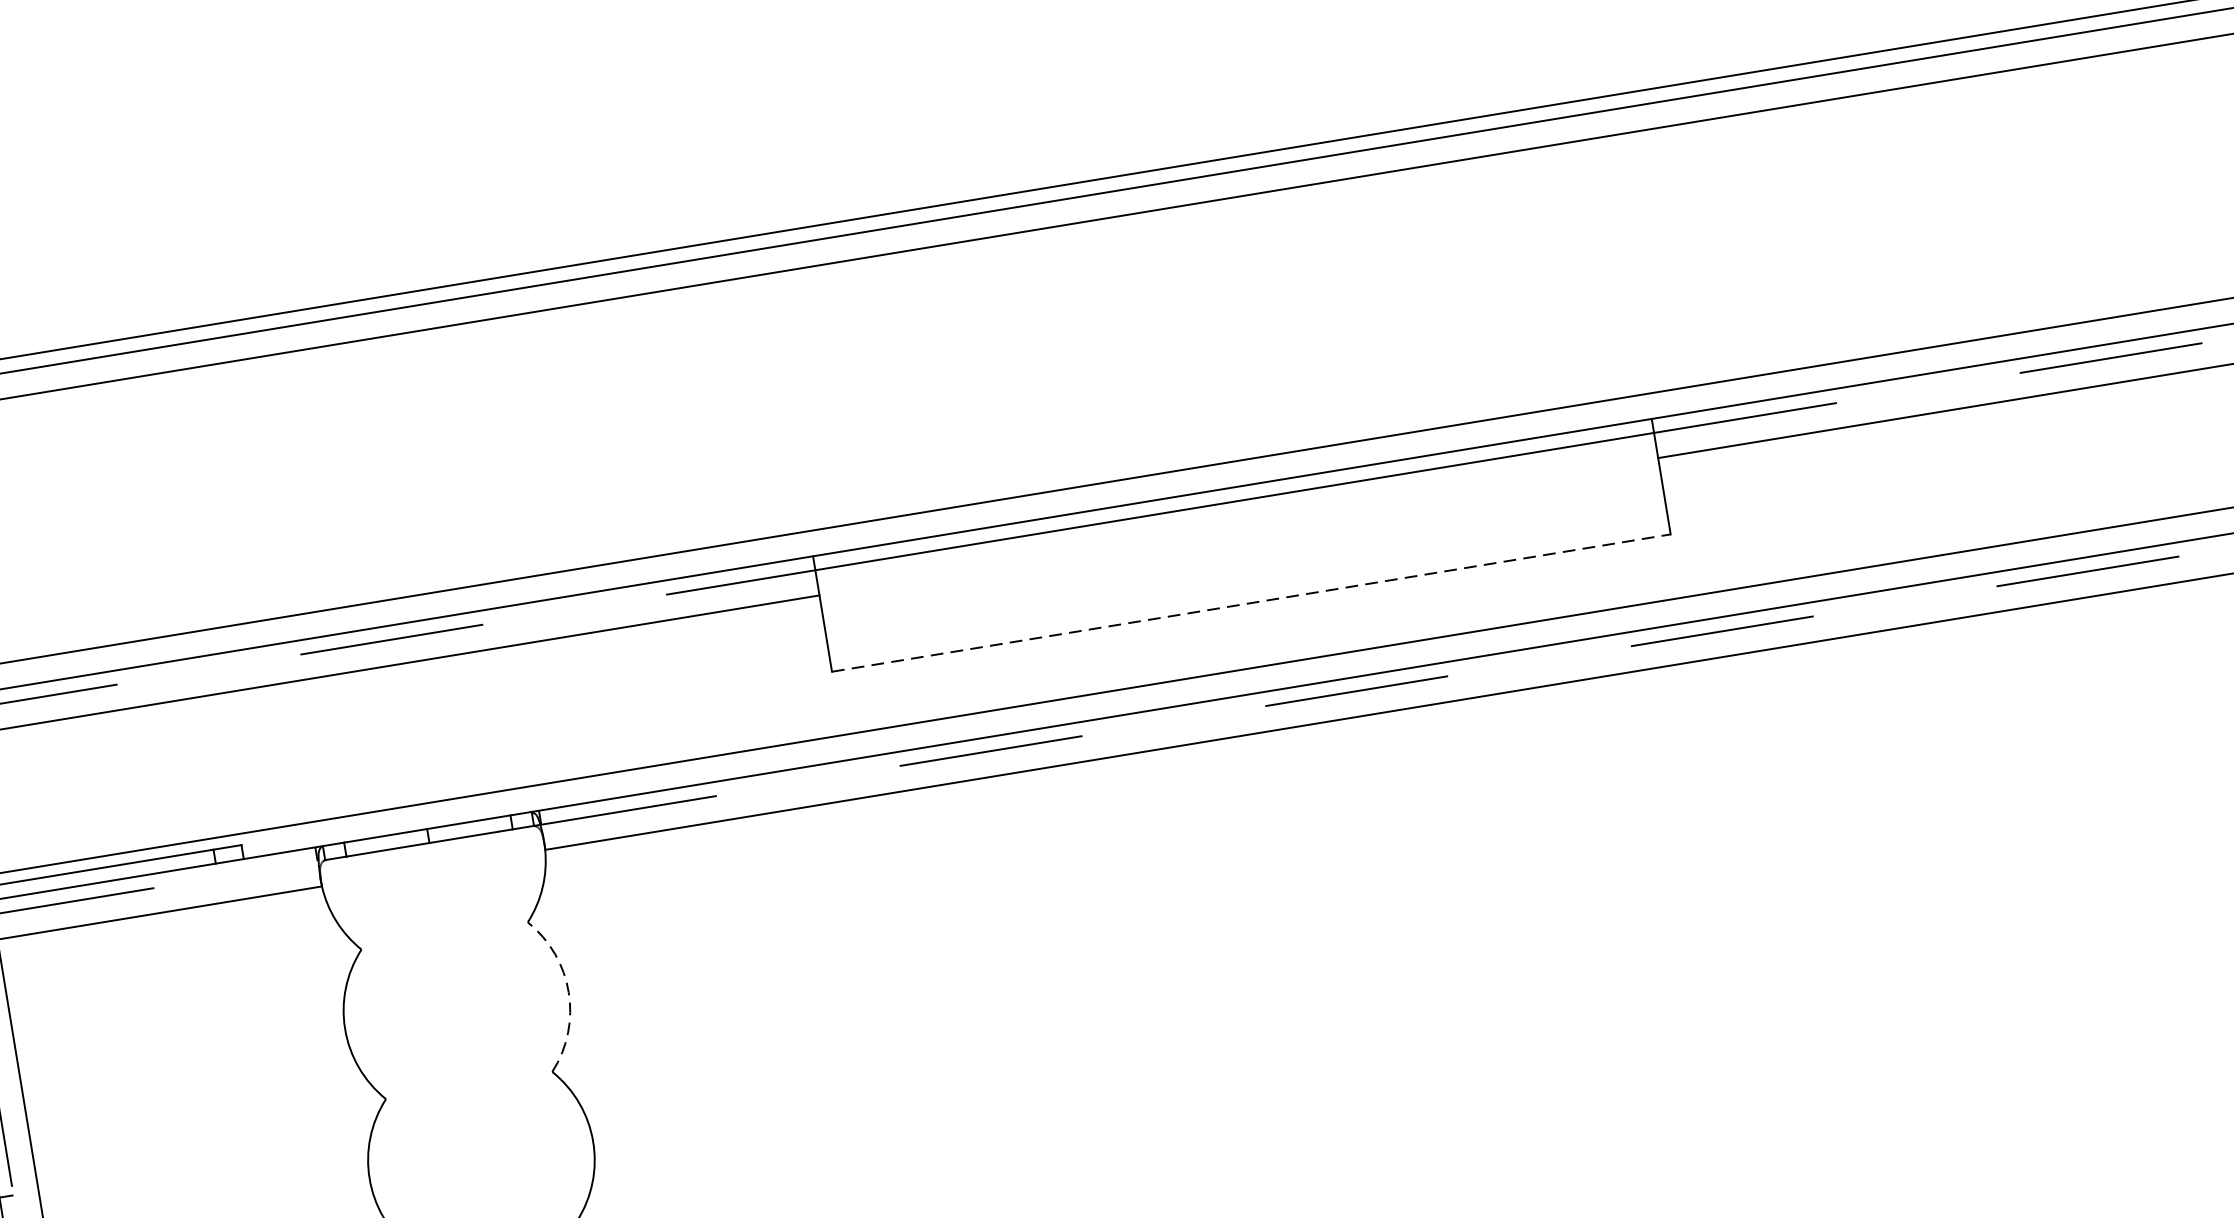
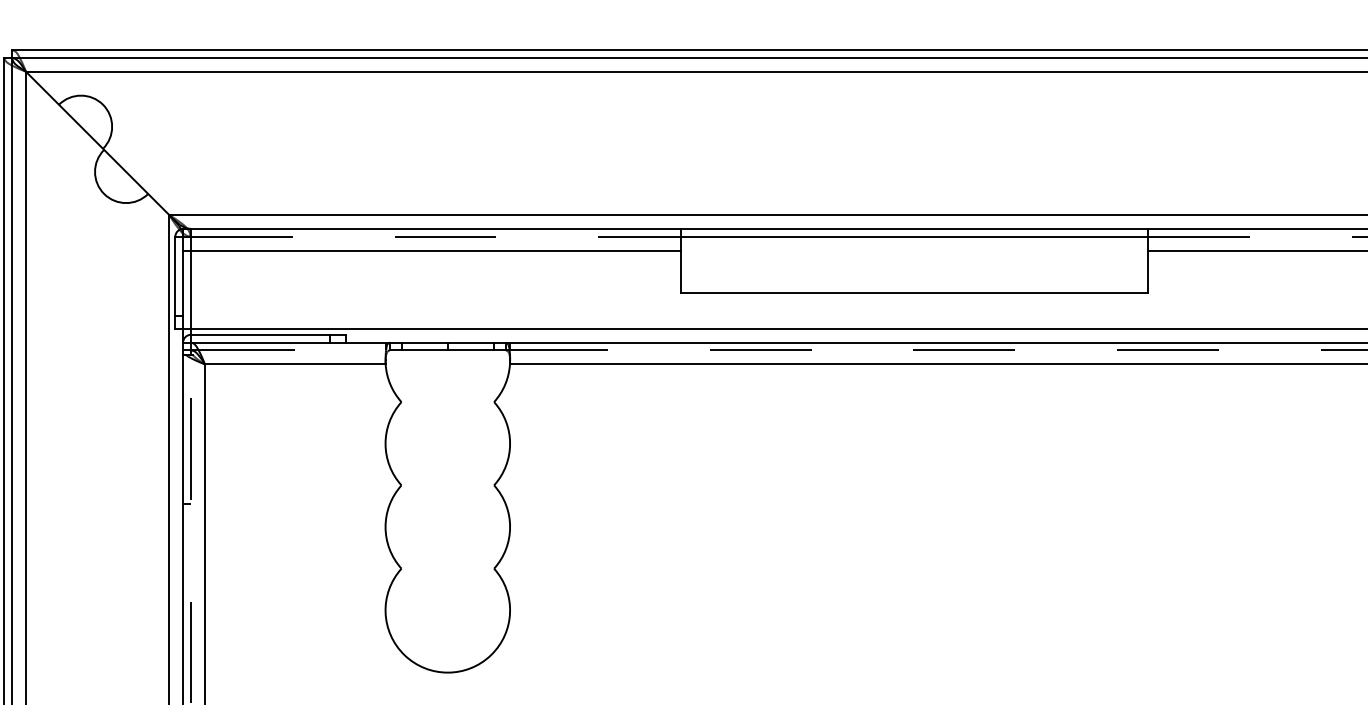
line: (1250, 603) -> (914, 293), dashed -> solid
arc: (569, 991) -> (510, 443), dashed -> solid

